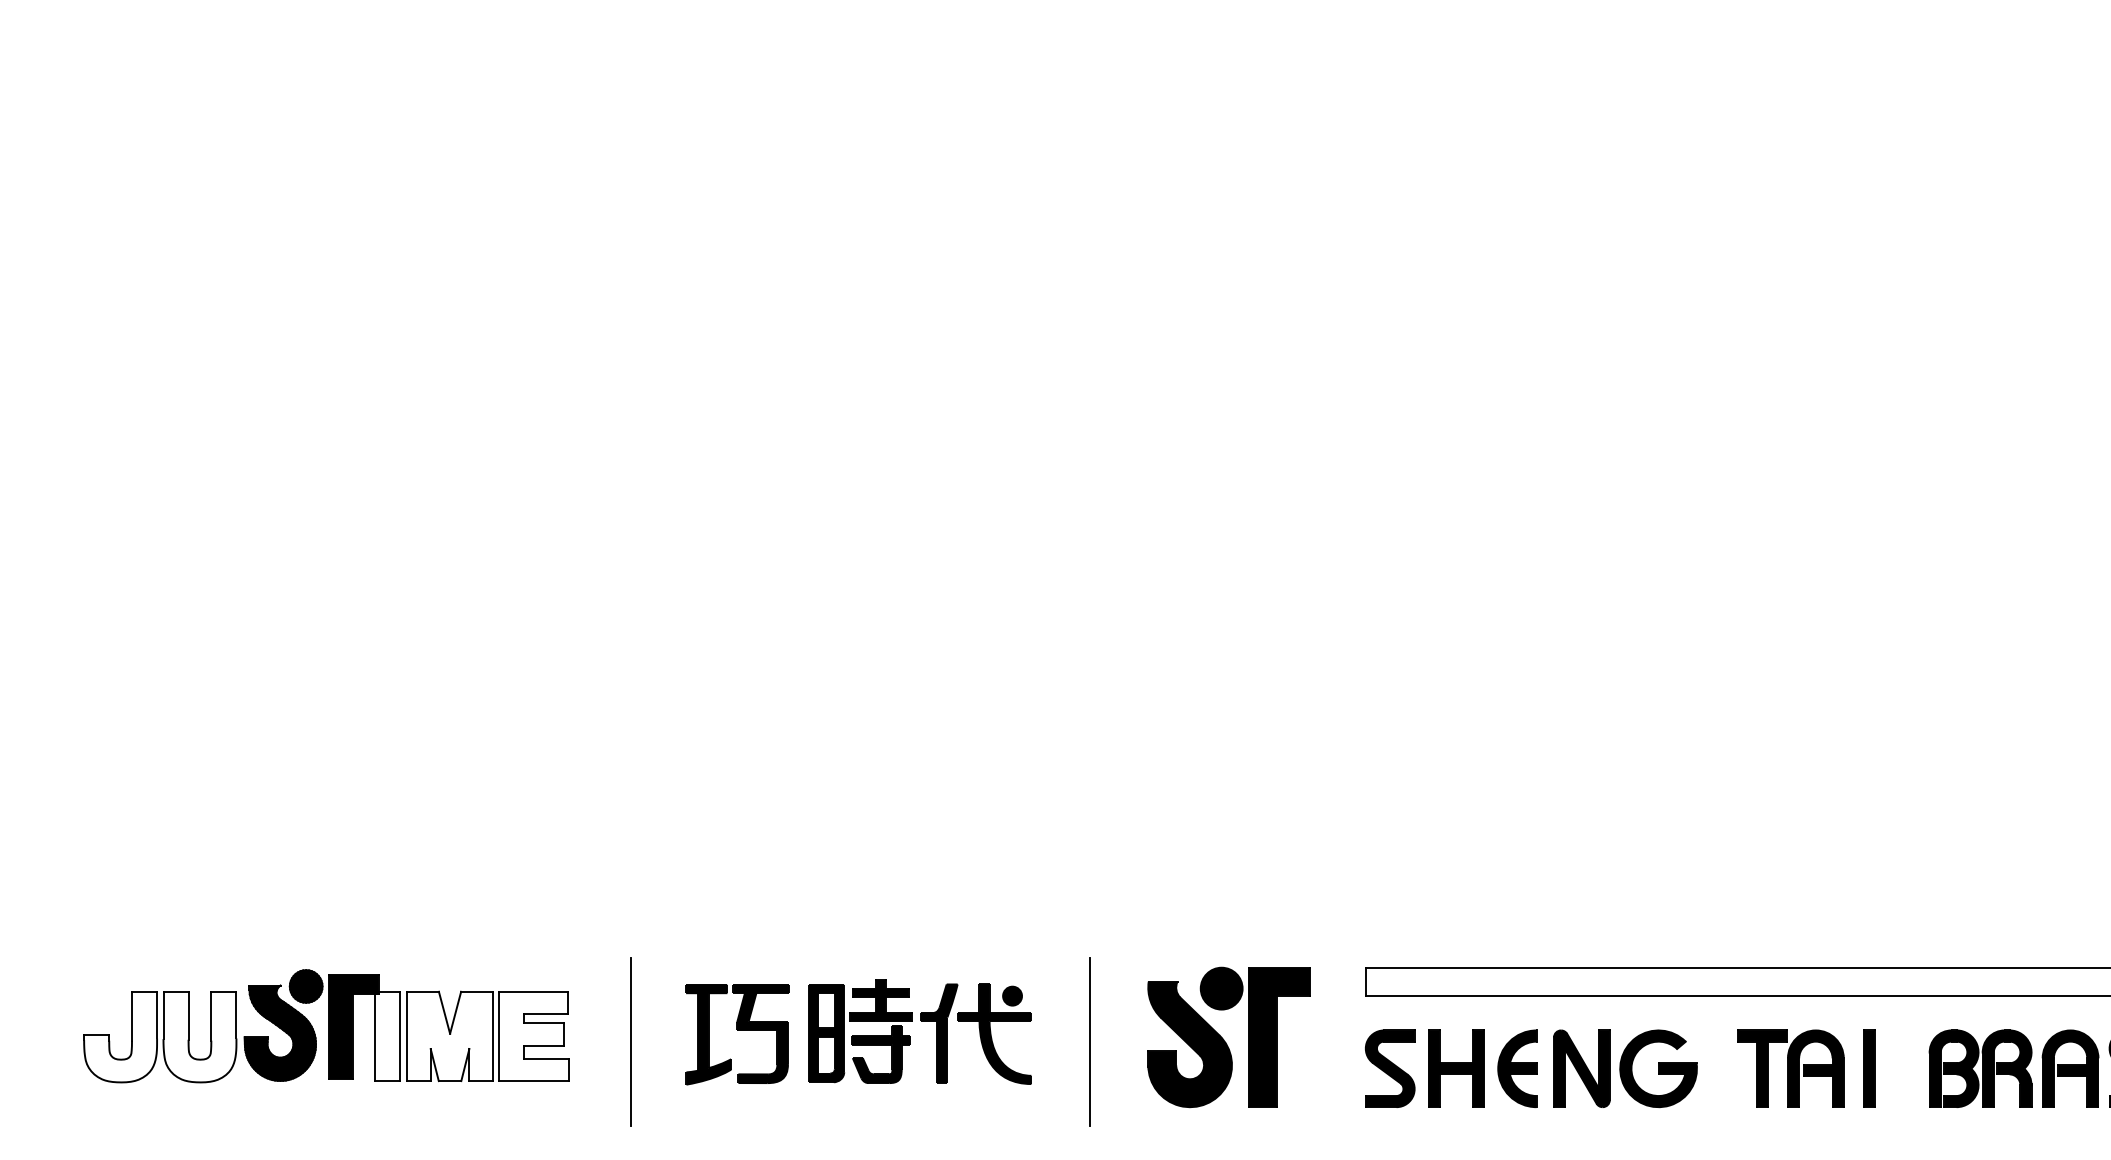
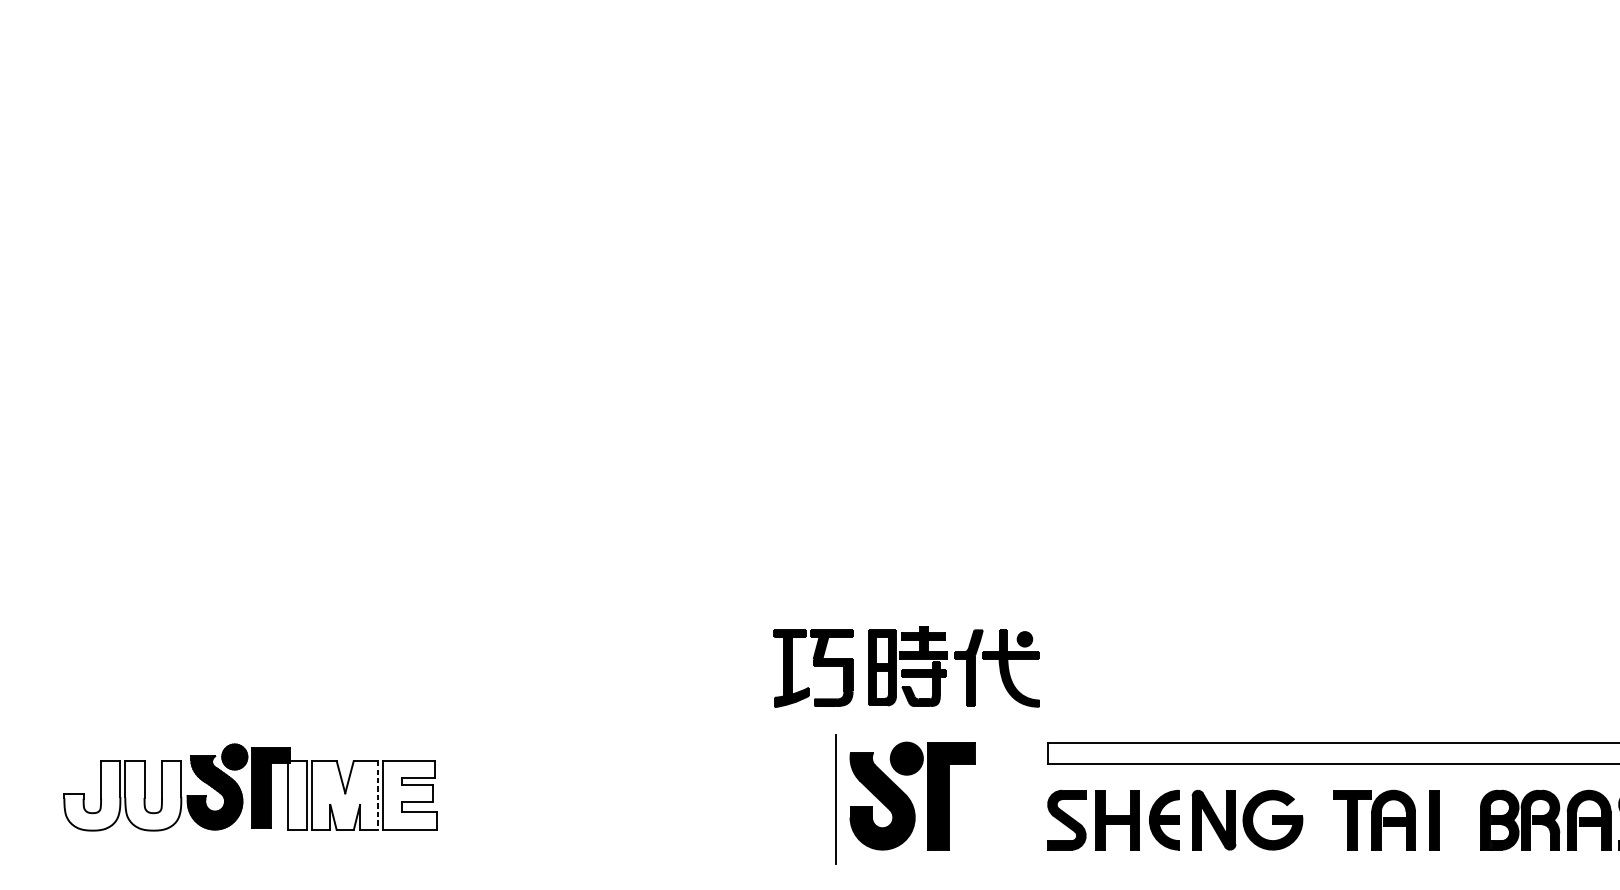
part: (858, 1032) -> (906, 667), moved
line: (493, 1036) -> (378, 795), solid -> dashed
part: (1228, 1037) -> (912, 796), moved
line: (630, 1041) -> (483, 799), removed

